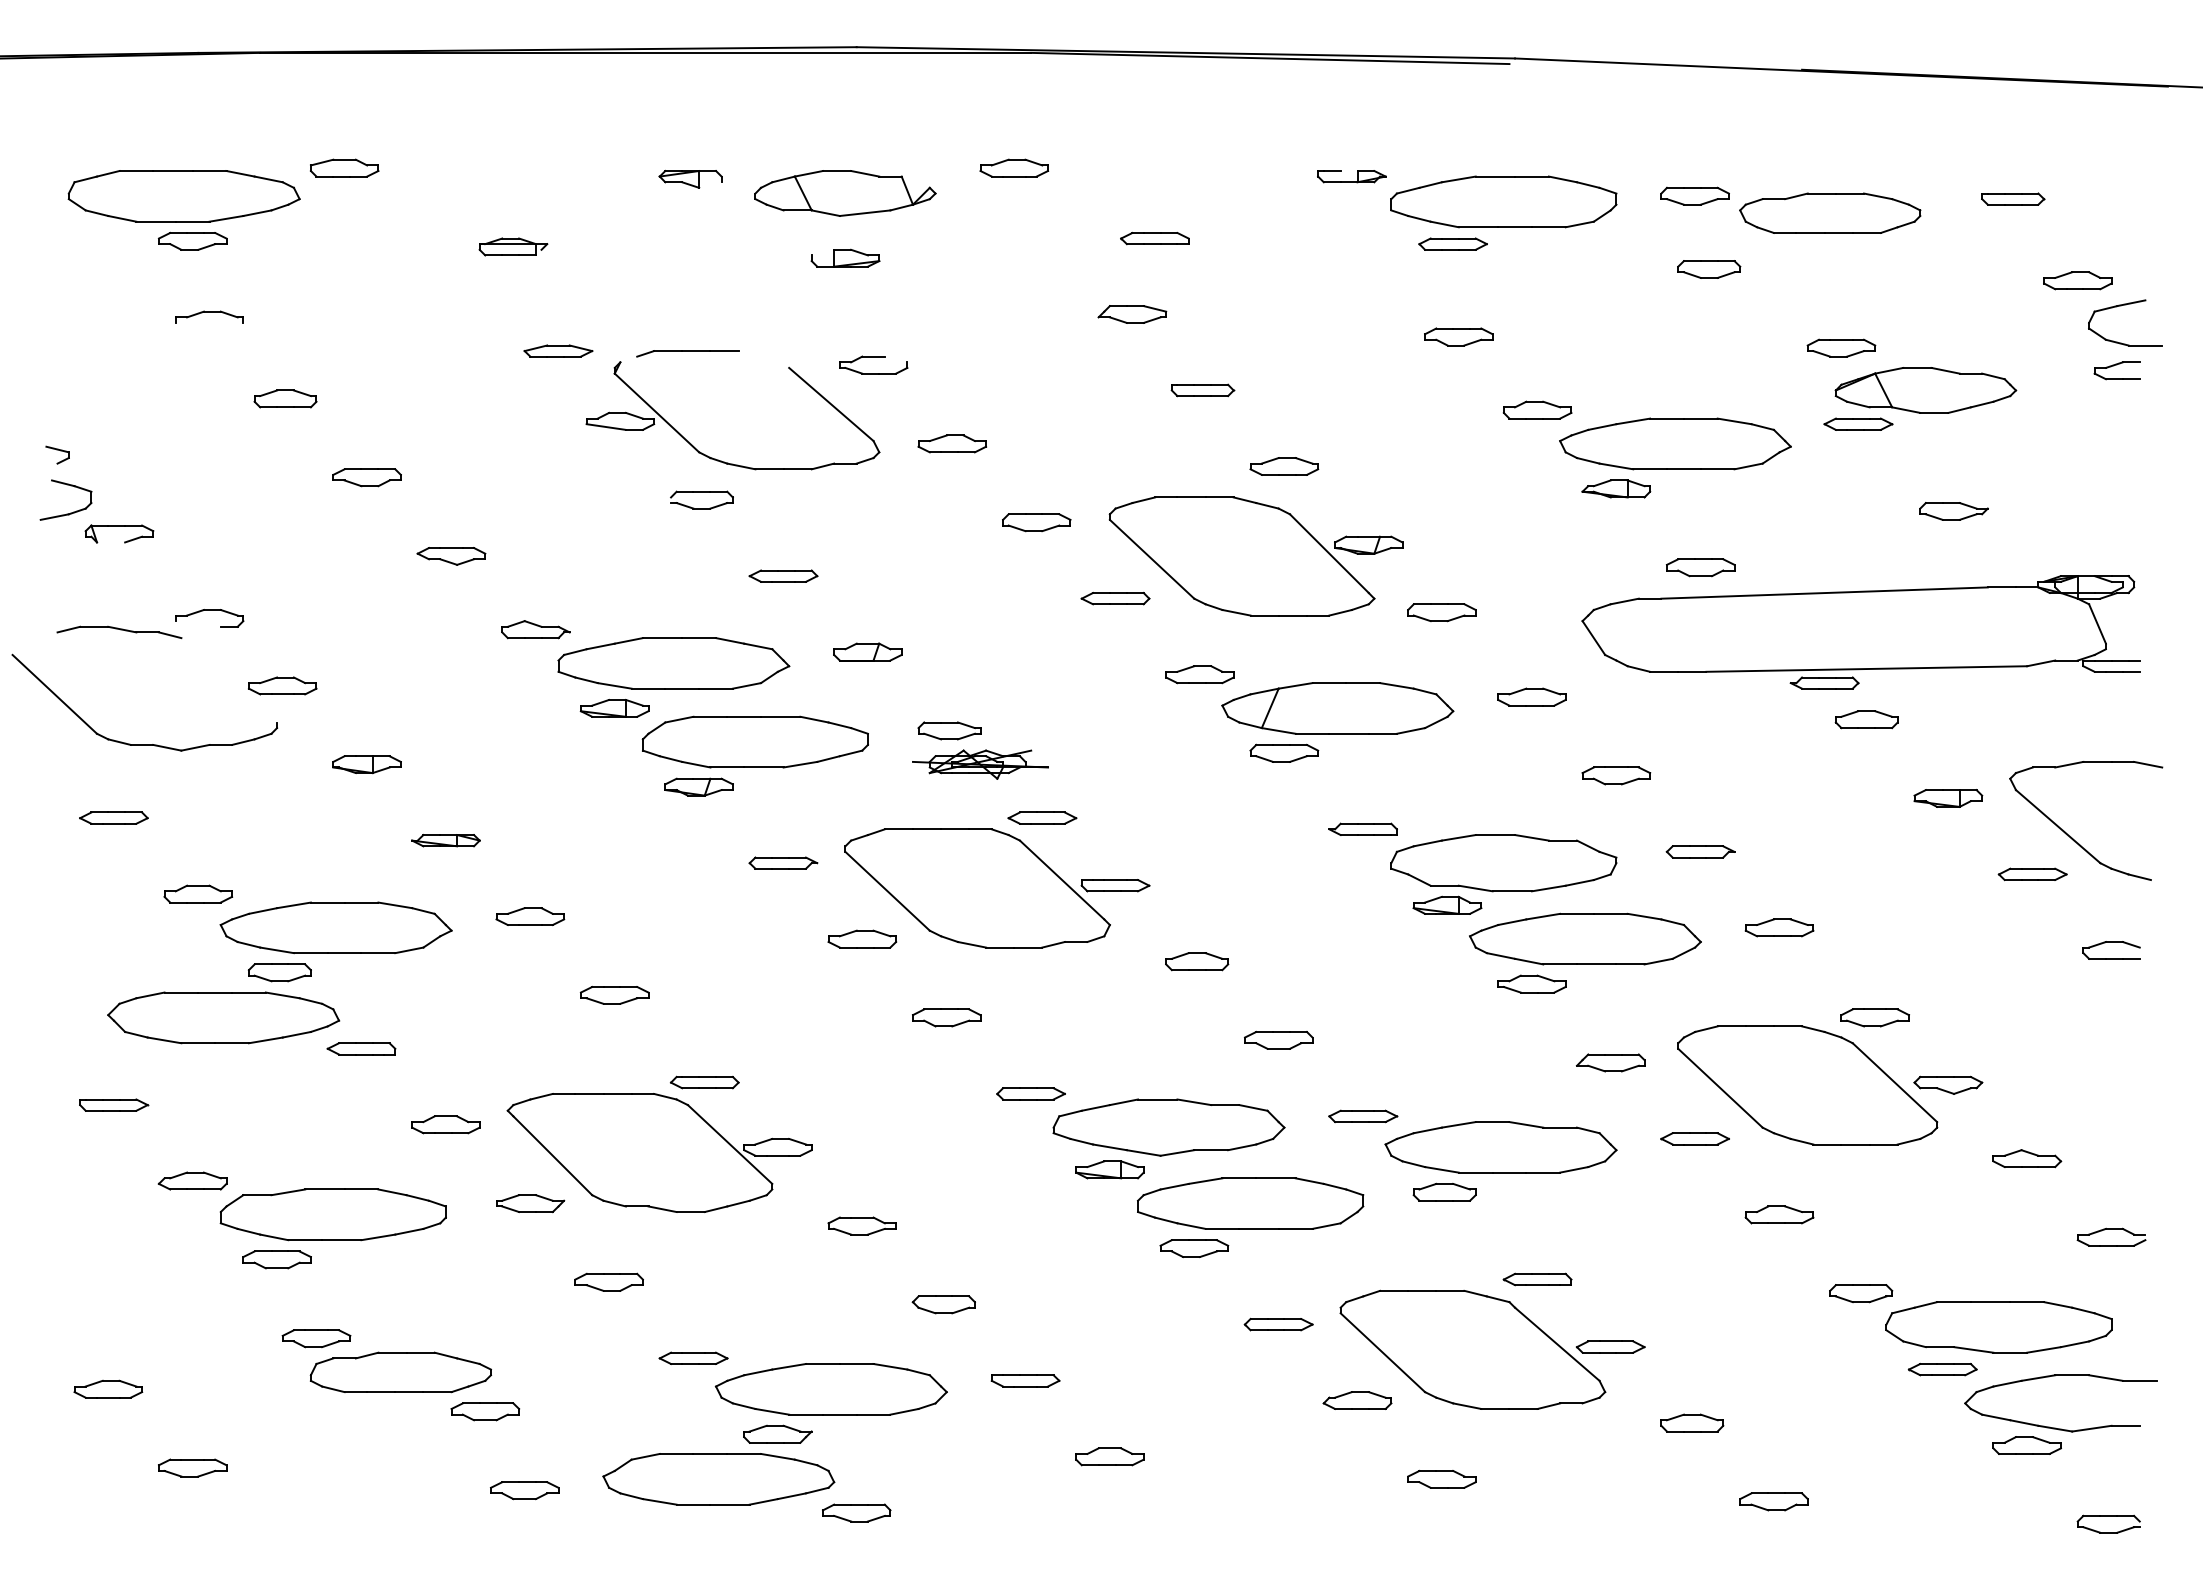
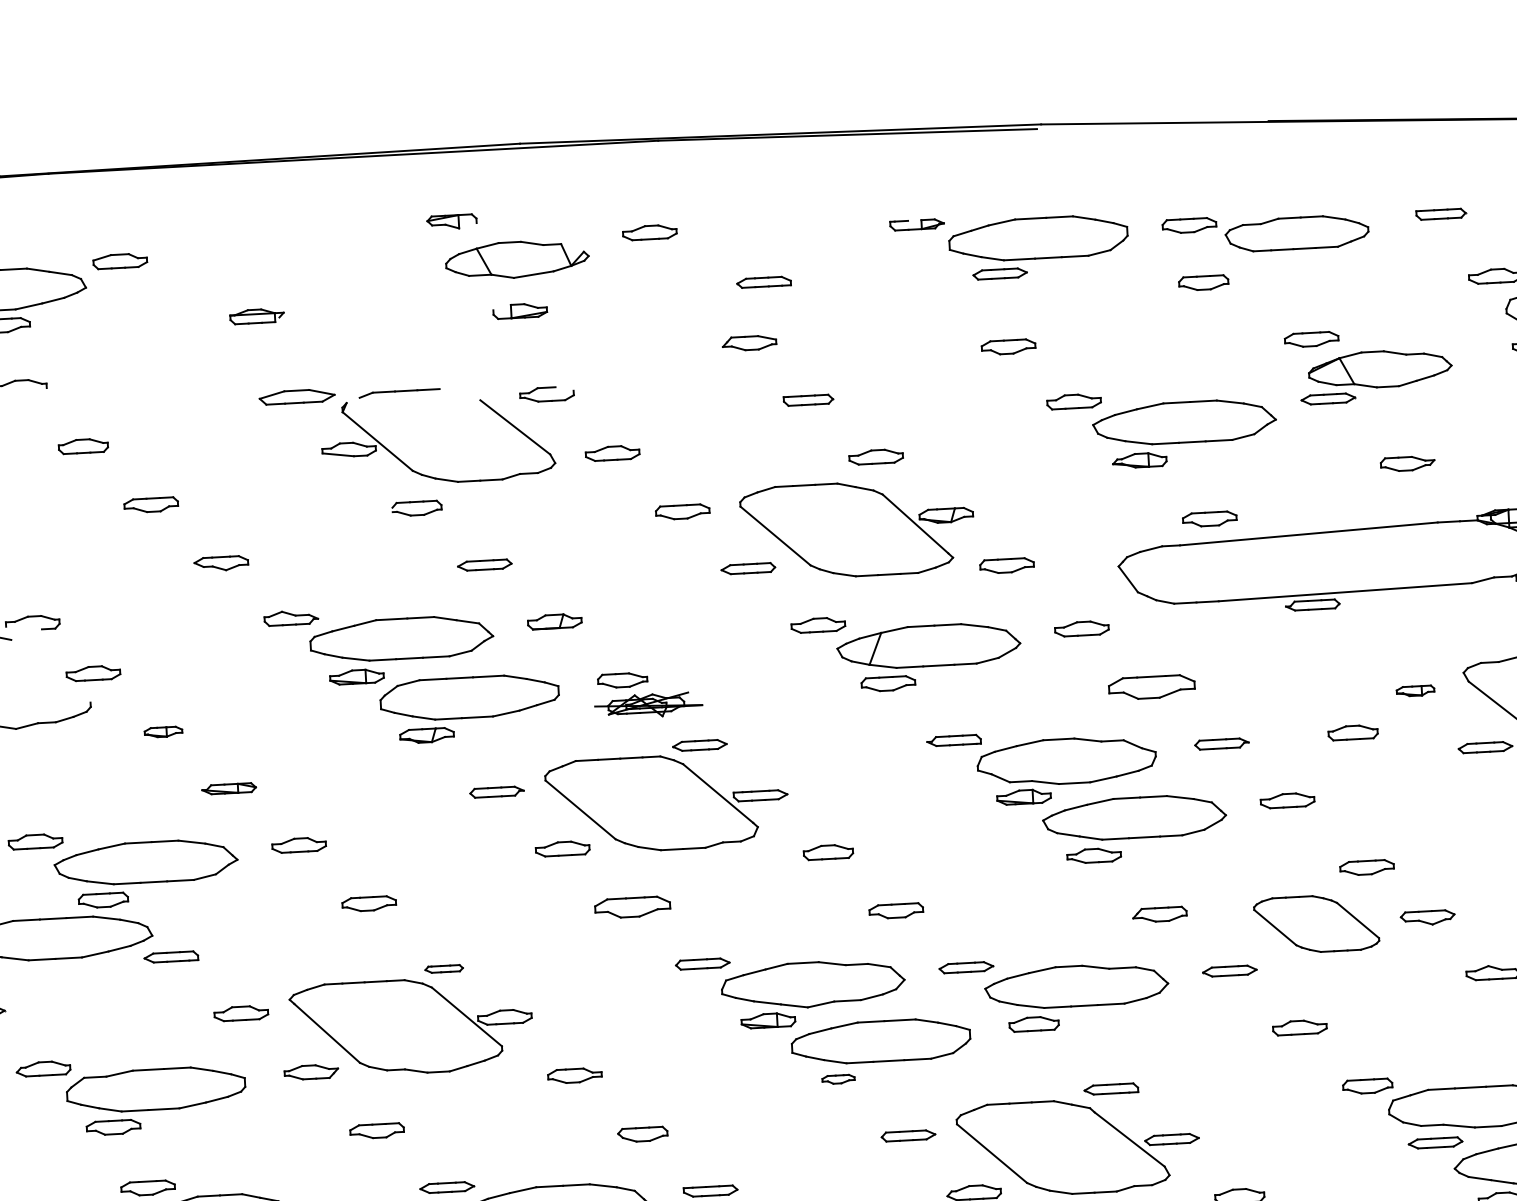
part: (690, 178) -> (451, 221), moved
part: (558, 350) -> (297, 396), size x1.4
part: (1866, 719) -> (1352, 732), moved
part: (366, 764) -> (163, 731), size x0.7
part: (1616, 775) -> (1152, 687), size x1.6
part: (1948, 798) -> (1415, 691), size x0.7
part: (946, 1017) -> (632, 907), size x1.4
part: (704, 1082) -> (444, 968), size x0.7
part: (1807, 1085) -> (1316, 924), size x0.6
part: (1194, 1248) -> (838, 1079), size x0.6

